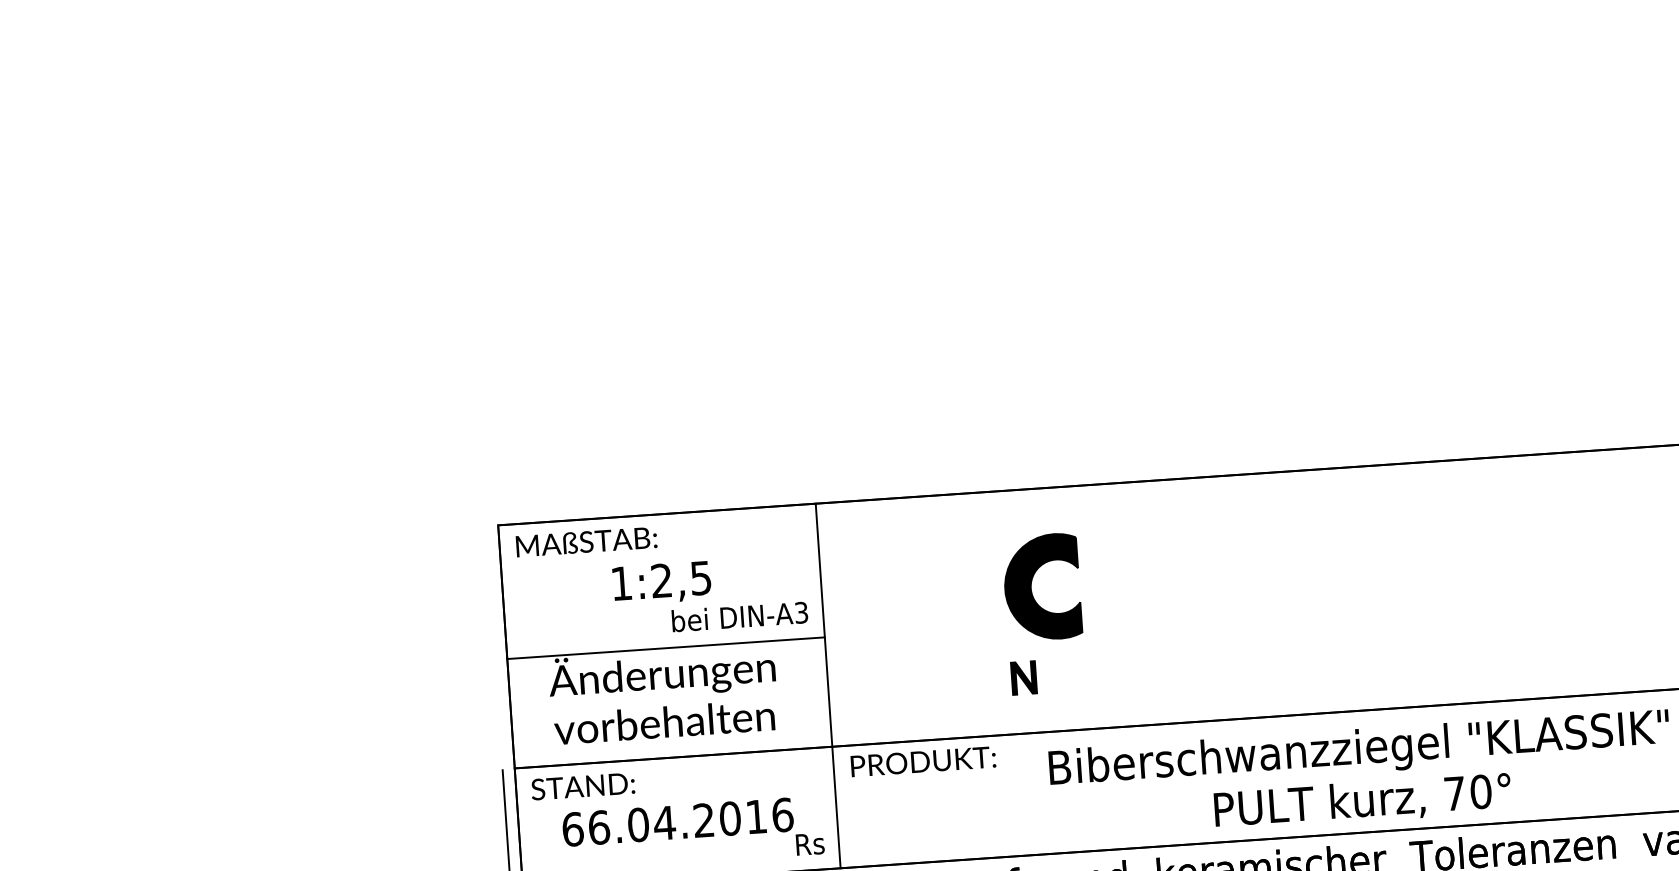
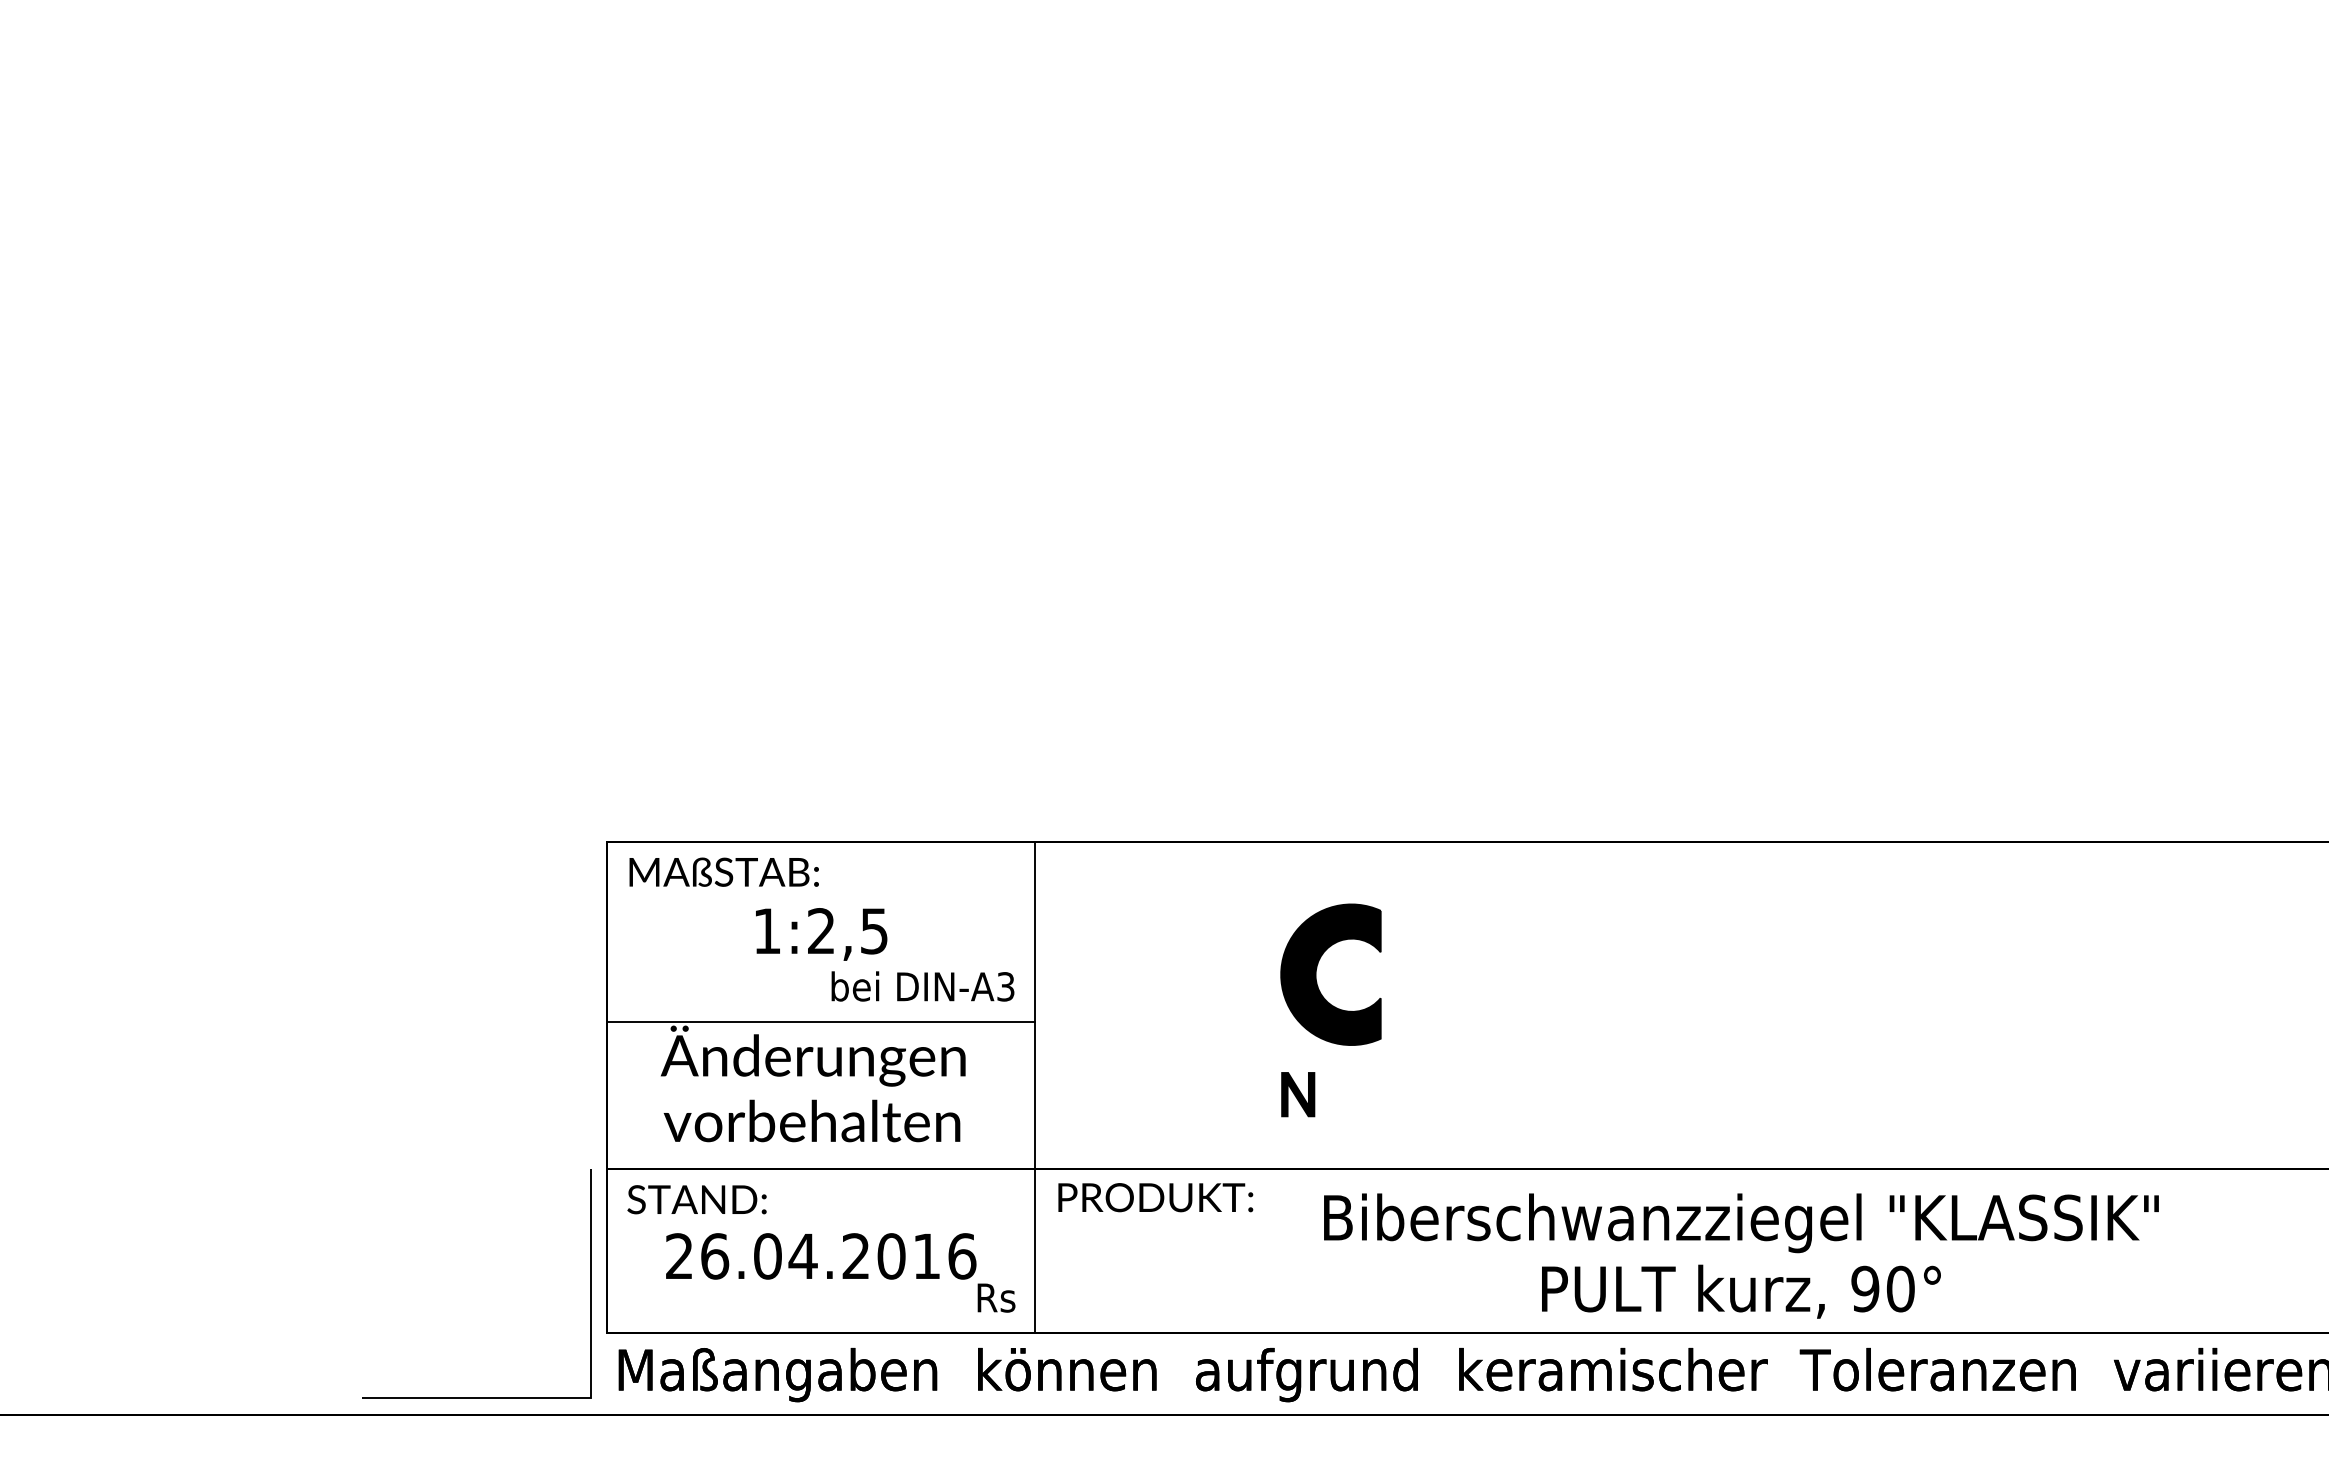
text: (1454, 793) -> (1865, 1288), 70° -> 90°
text: (572, 829) -> (679, 1256), 66.04.2016 -> 26.04.2016

